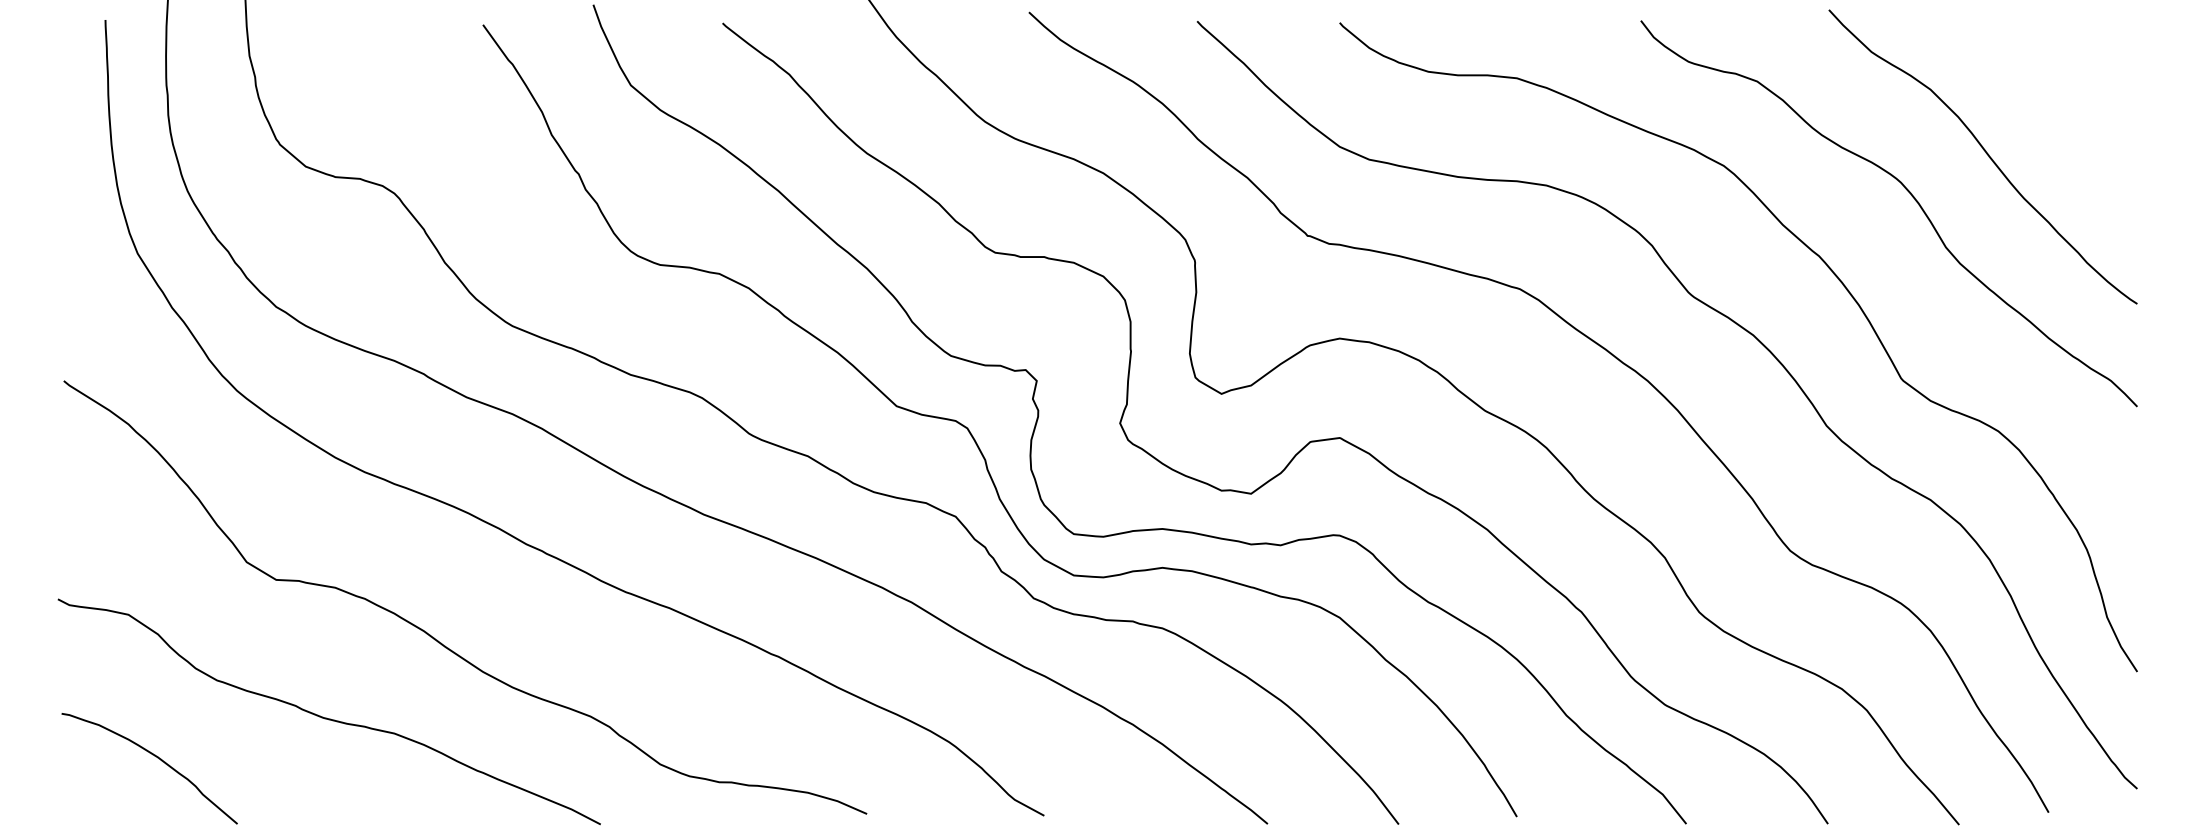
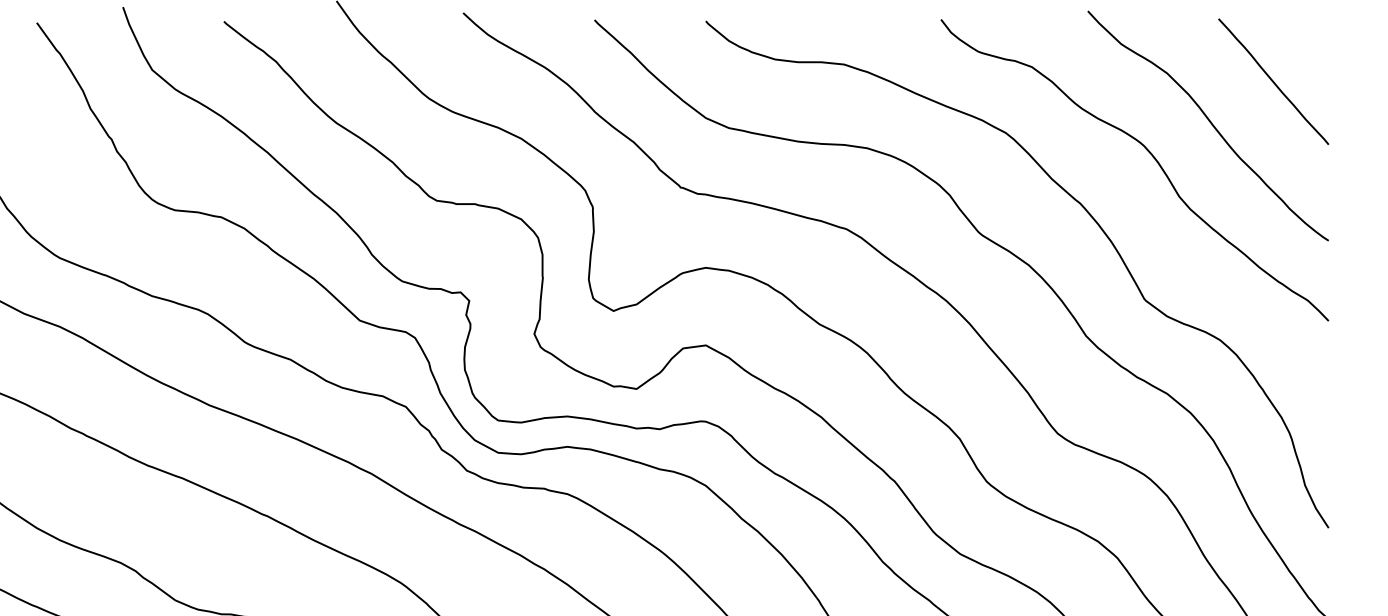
curve: (2066, 100) -> (1273, 81), added

